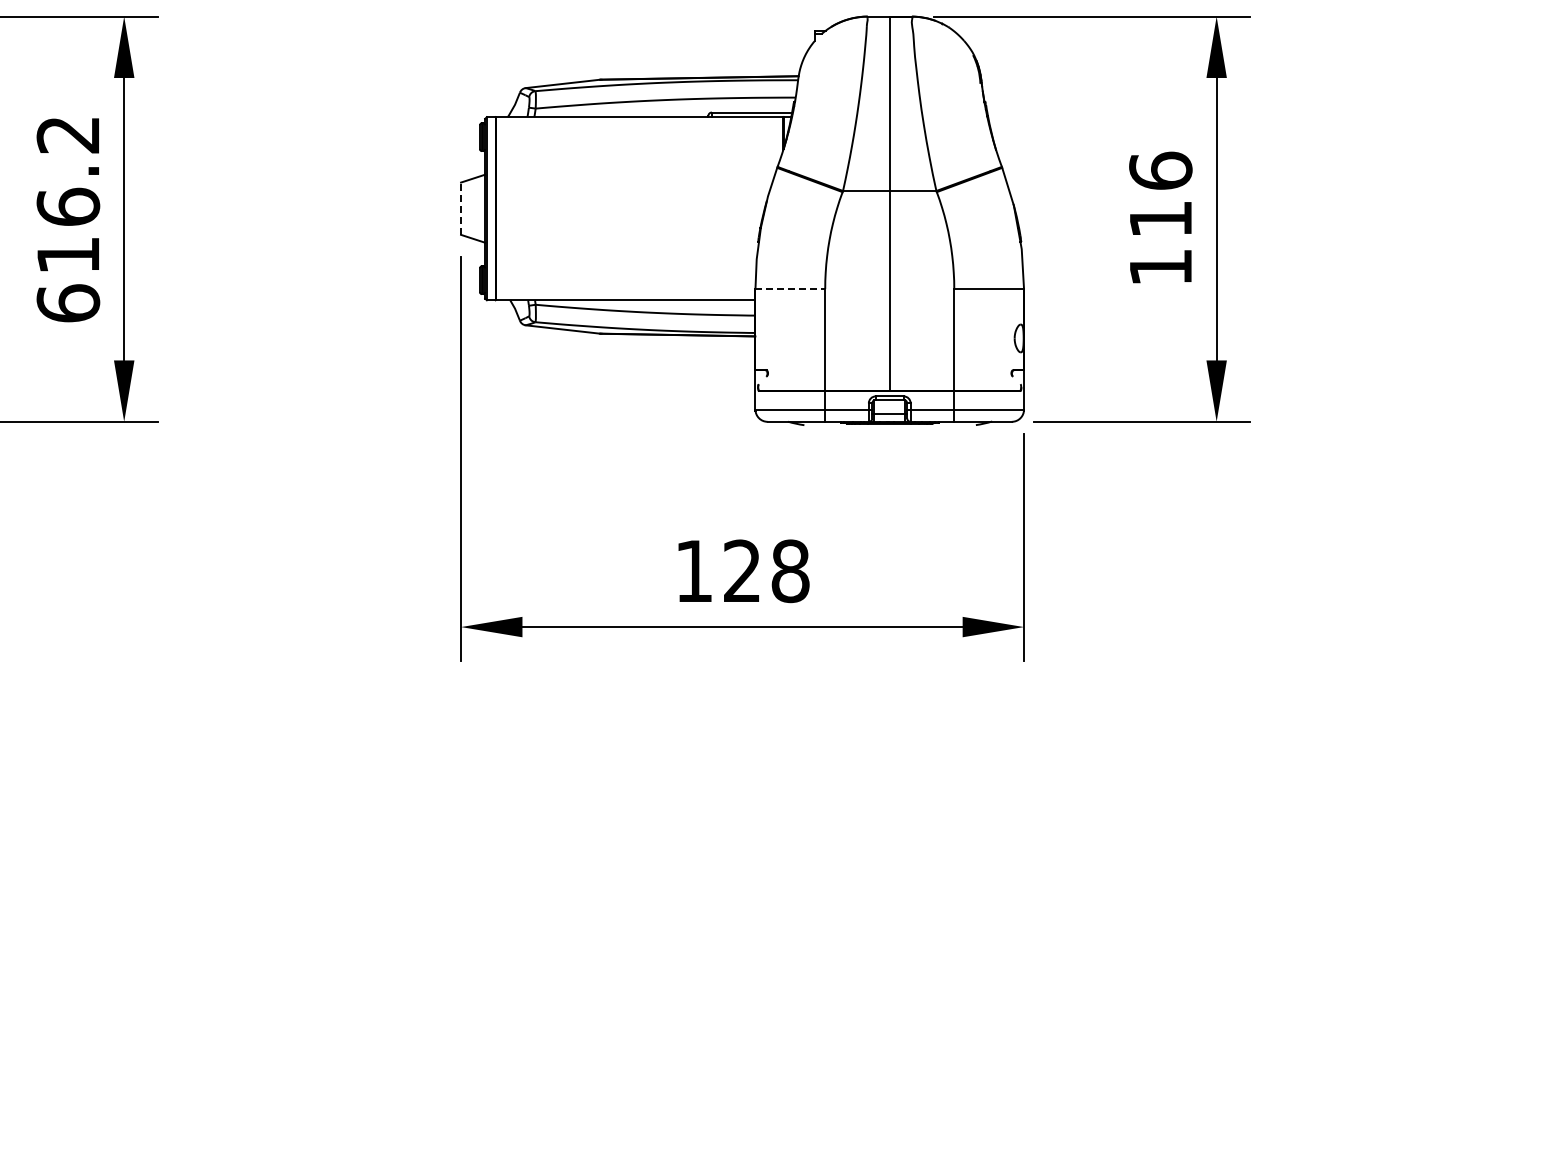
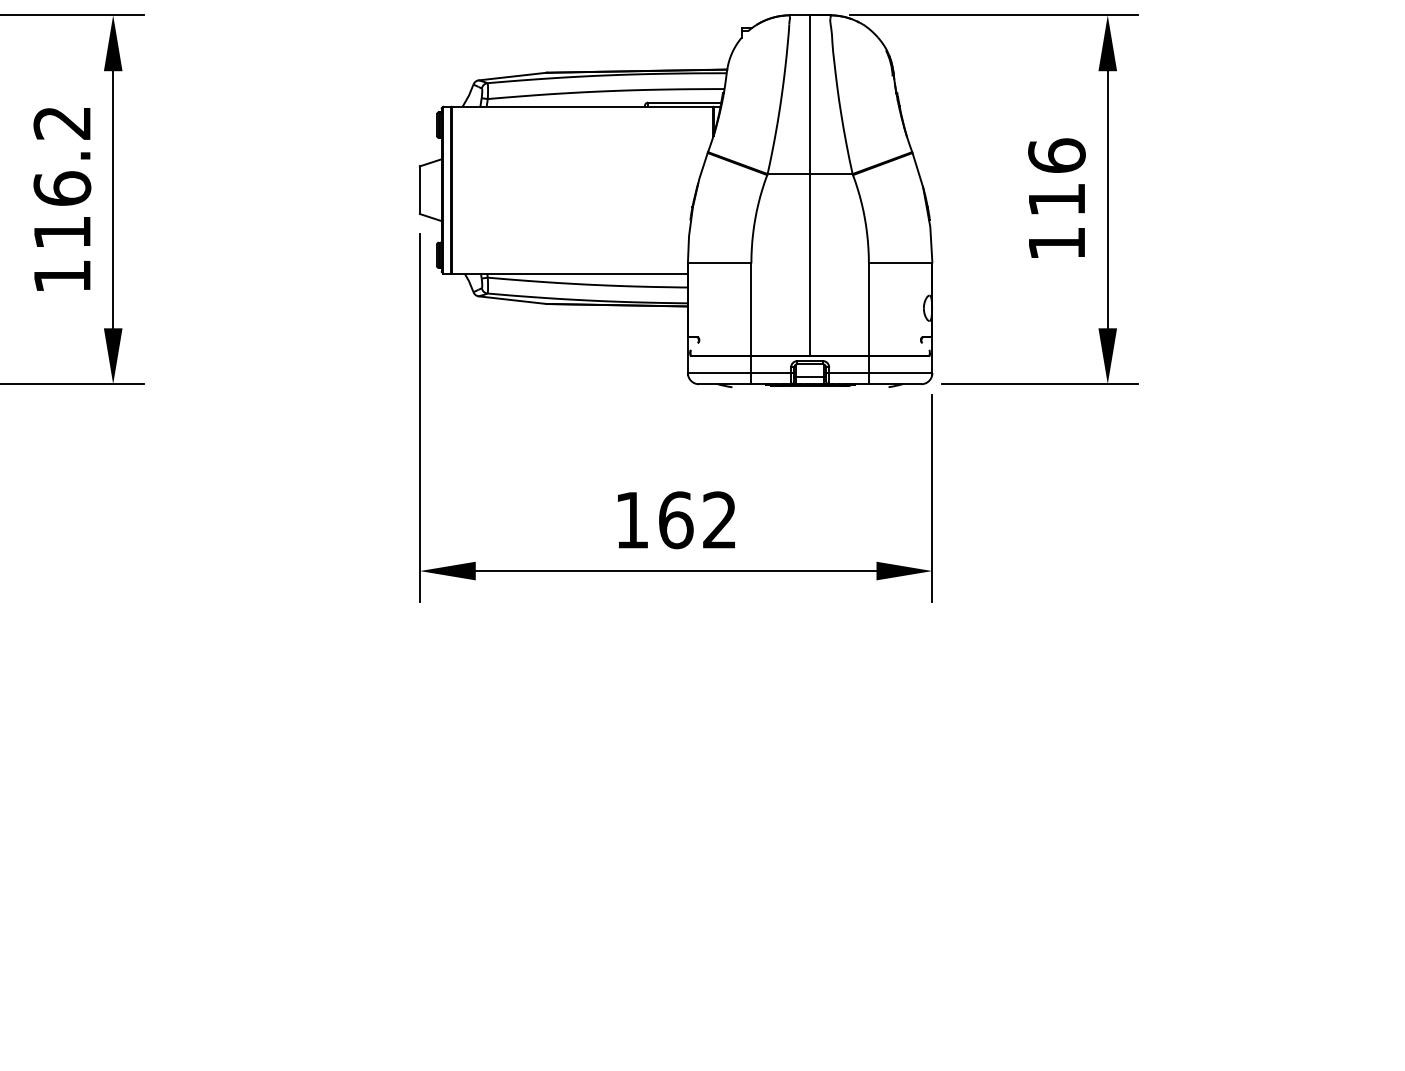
line: (461, 208) -> (420, 190), dashed -> solid
line: (790, 289) -> (719, 263), dashed -> solid
text: (68, 303) -> (62, 276), 616.2 -> 116.2
text: (766, 571) -> (697, 520), 128 -> 162

